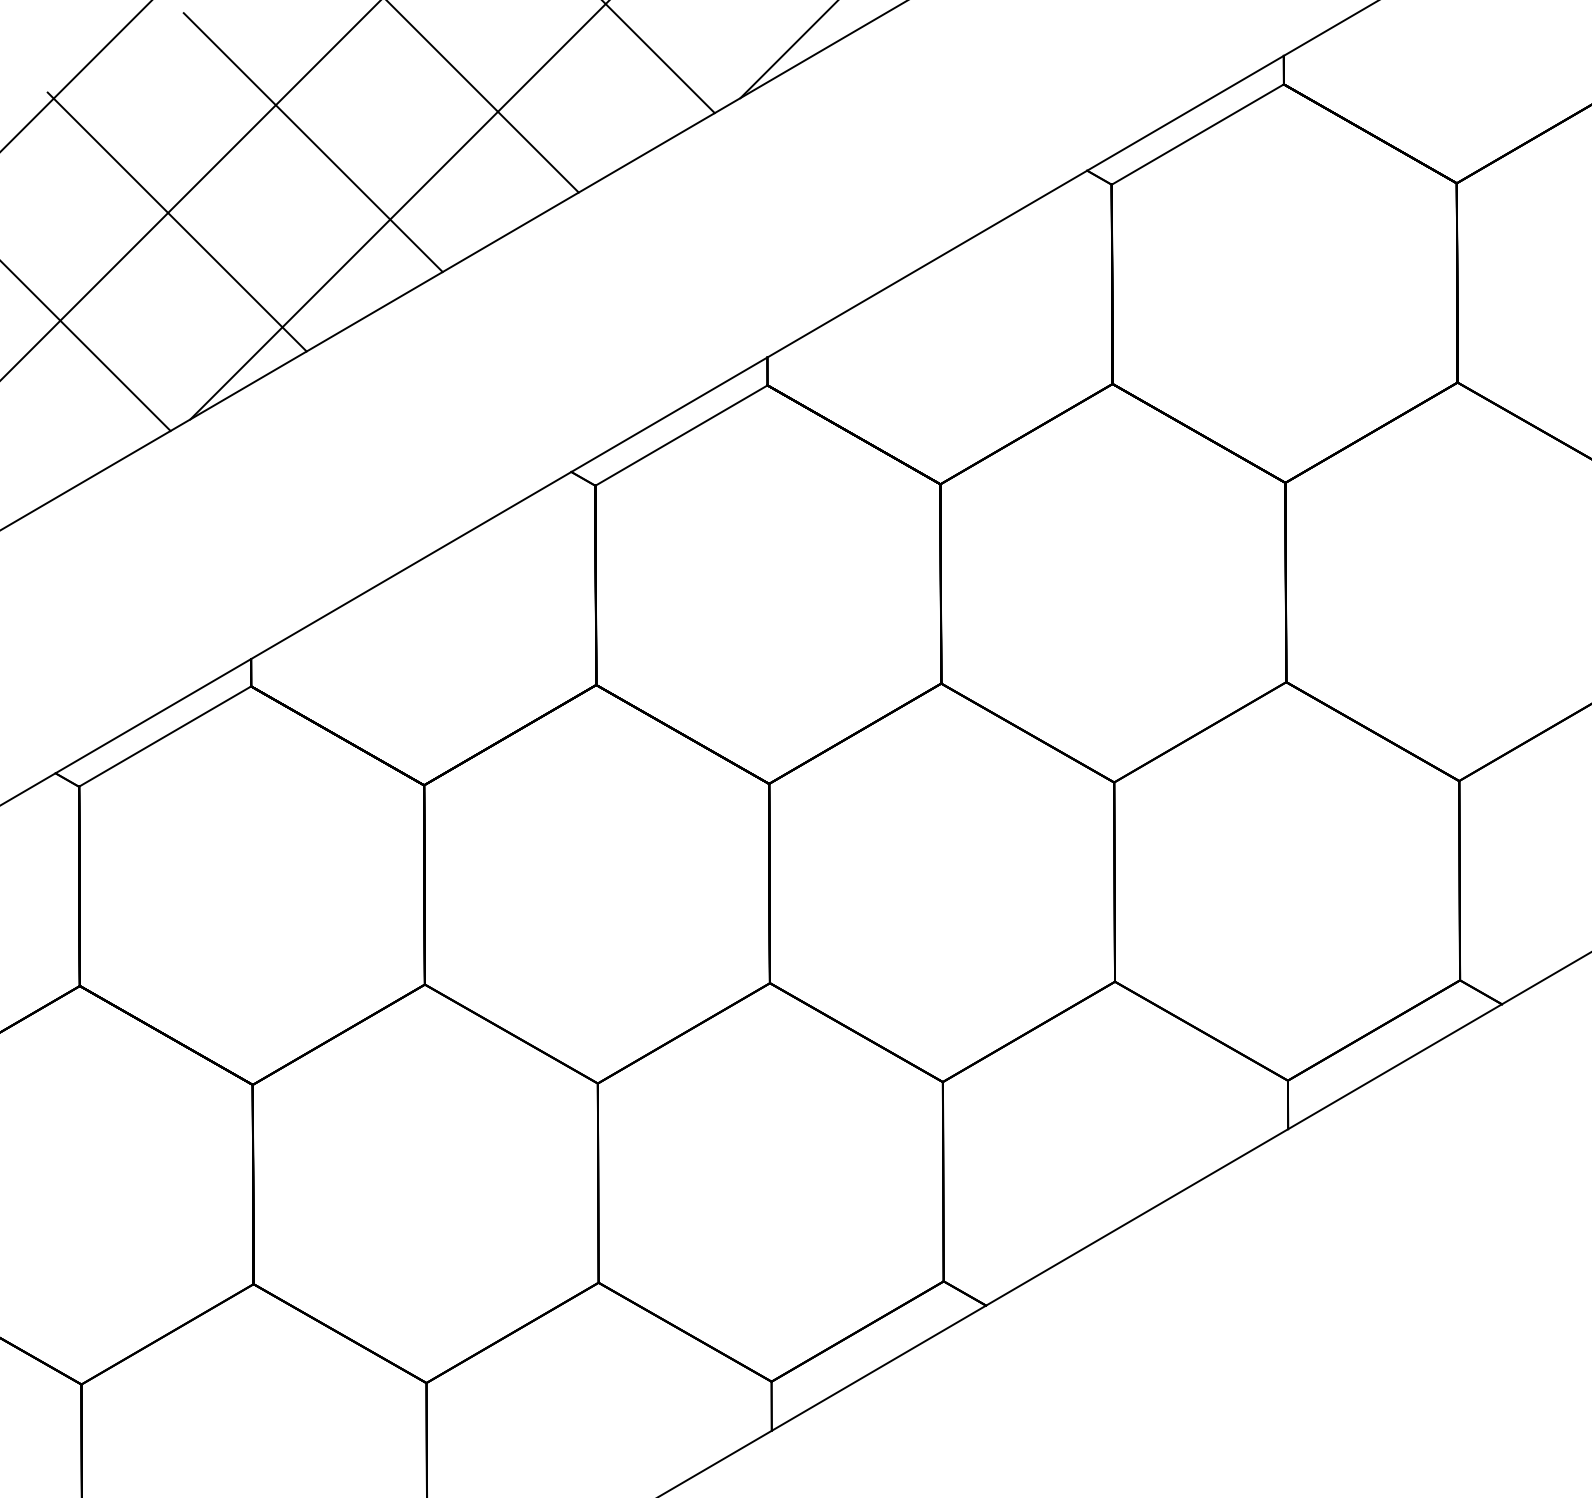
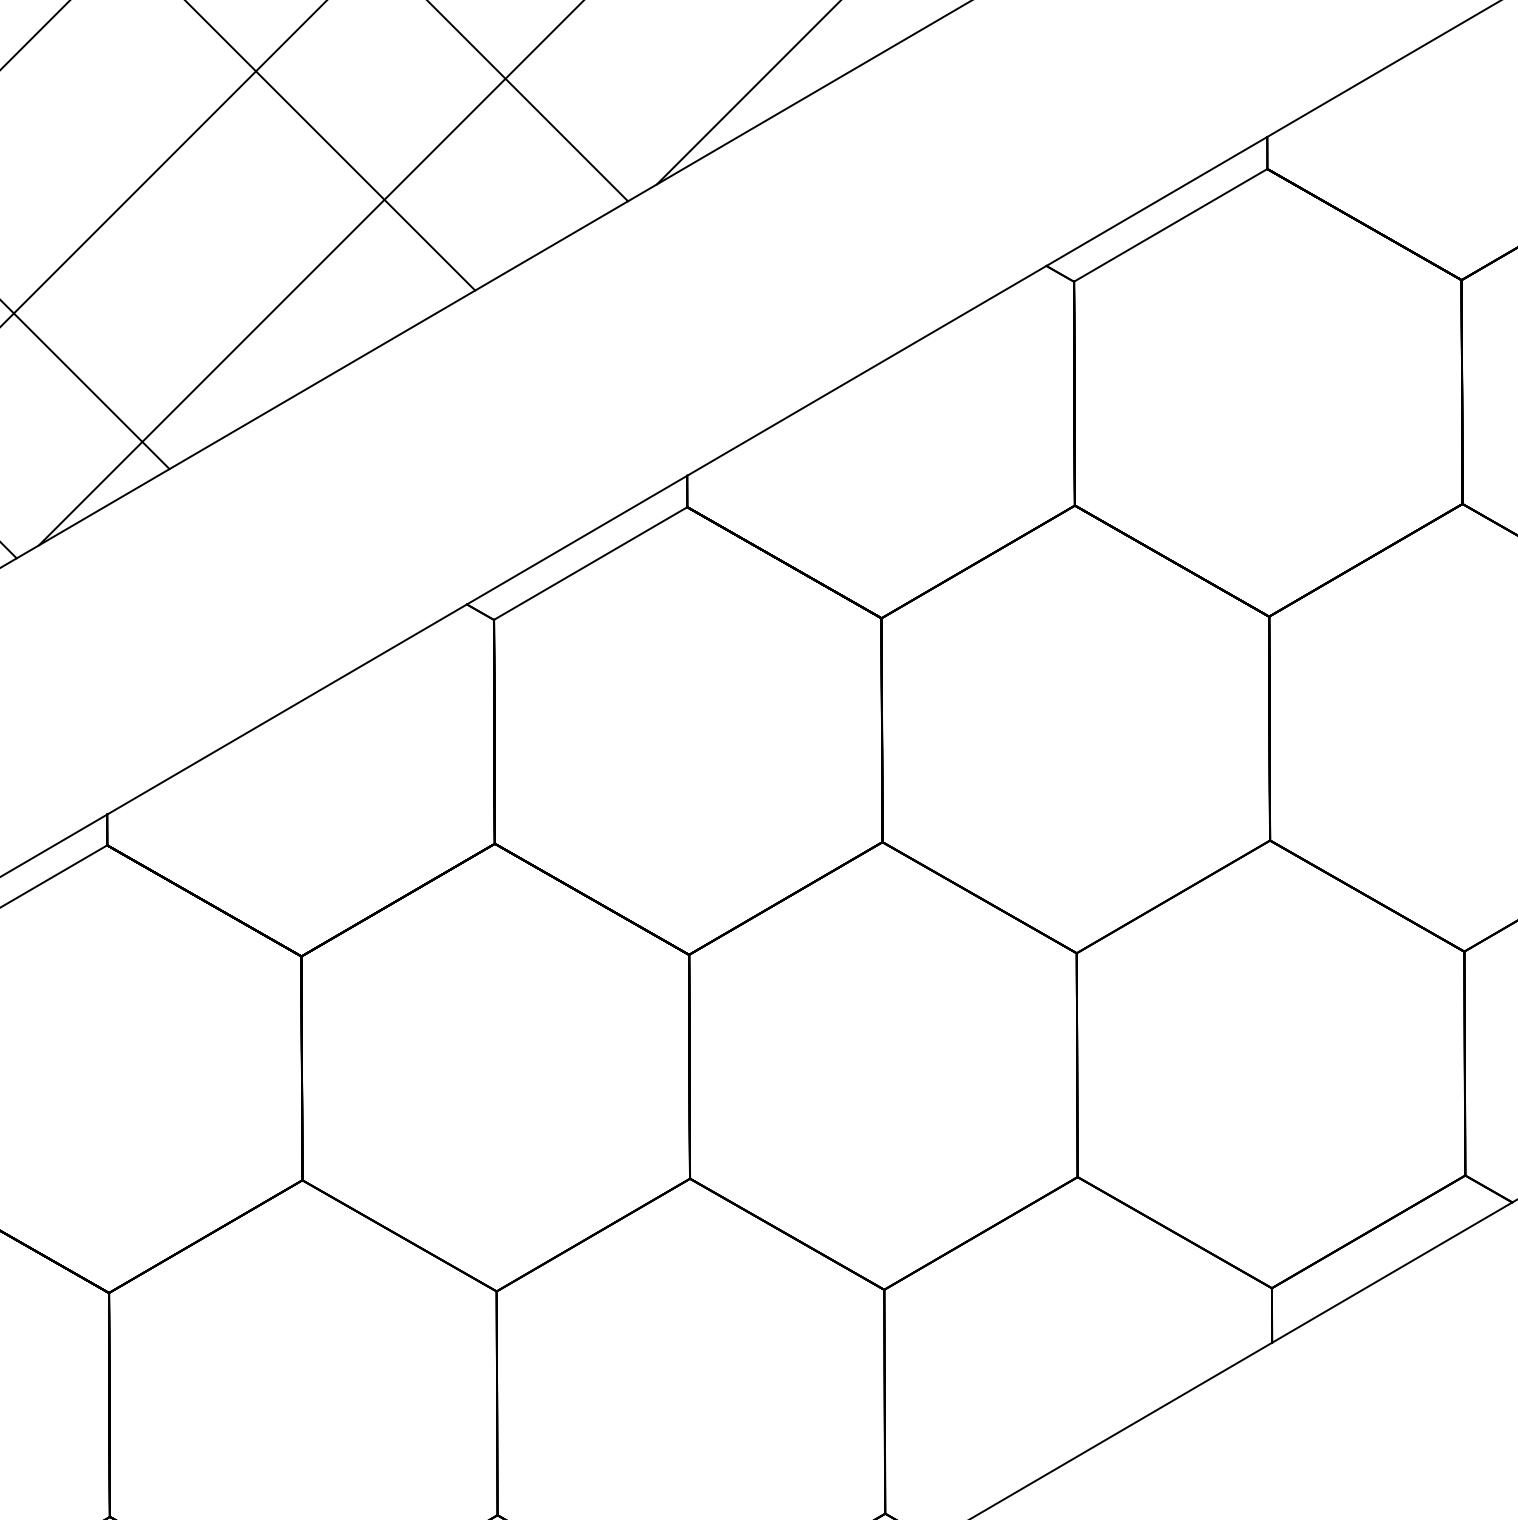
line: (312, 142) -> (176, 234), removed

